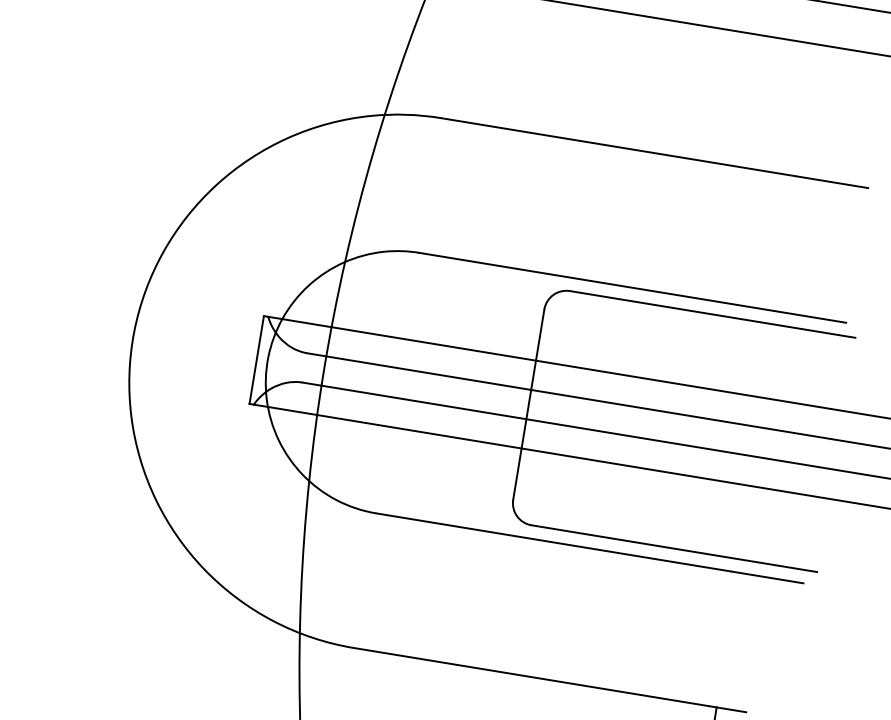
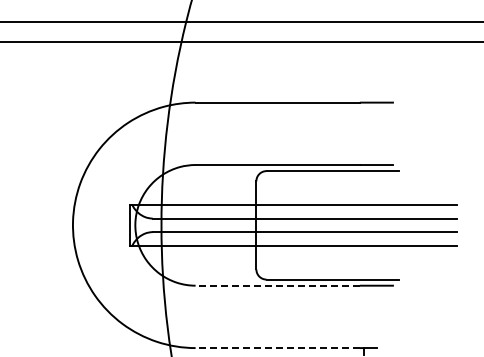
line: (553, 541) -> (277, 285), solid -> dashed
line: (530, 677) -> (277, 348), solid -> dashed

